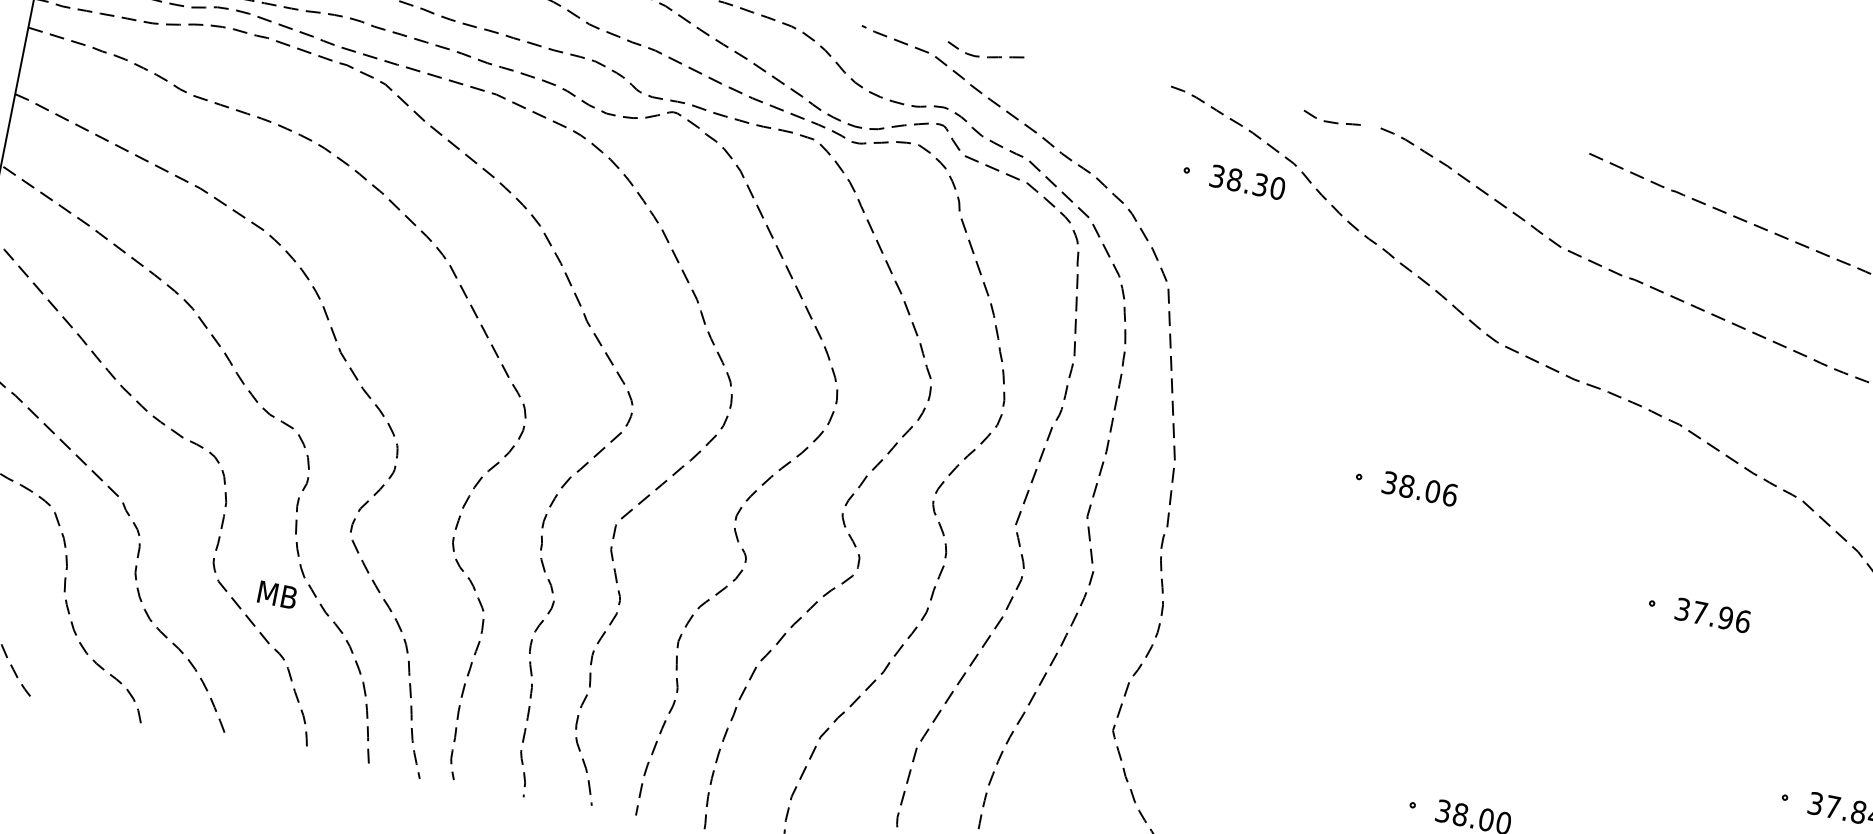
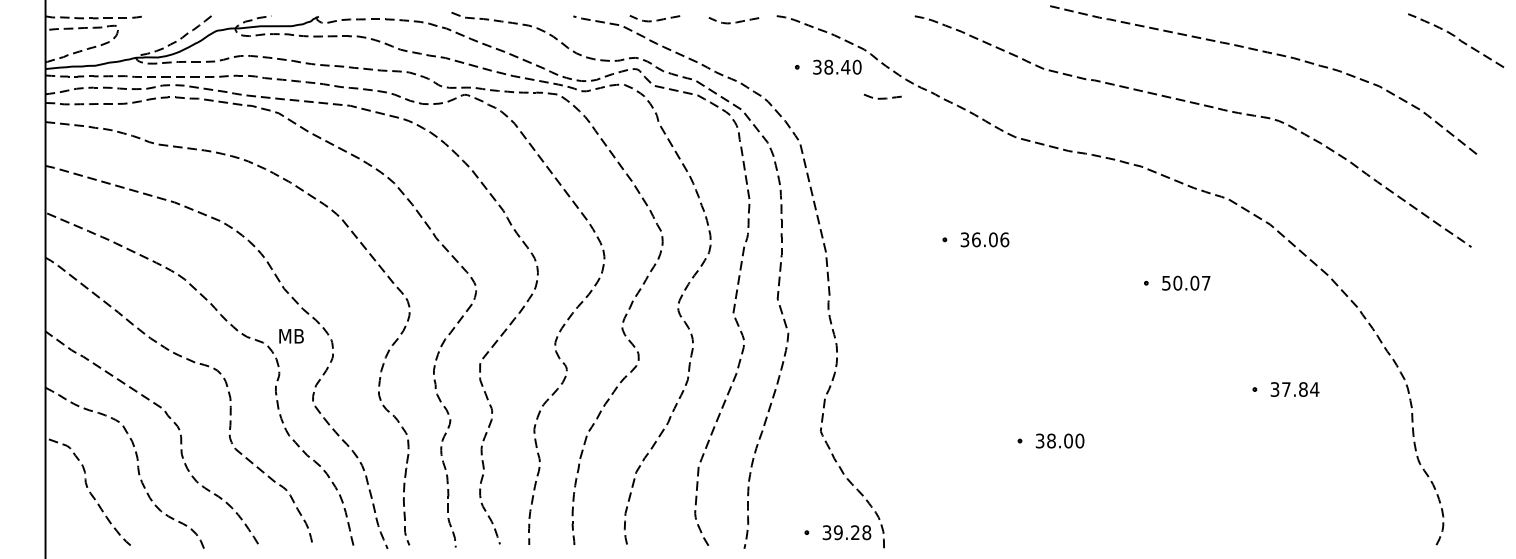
curve: (1106, 82) -> (735, 21), added
curve: (1331, 120) -> (882, 97), moved
text: (1260, 183) -> (845, 66), 38.30 -> 38.40
text: (1407, 485) -> (976, 239), 38.06 -> 36.06
text: (277, 595) -> (291, 336), moved
text: (1713, 614) -> (1186, 282), 37.96 -> 50.07

